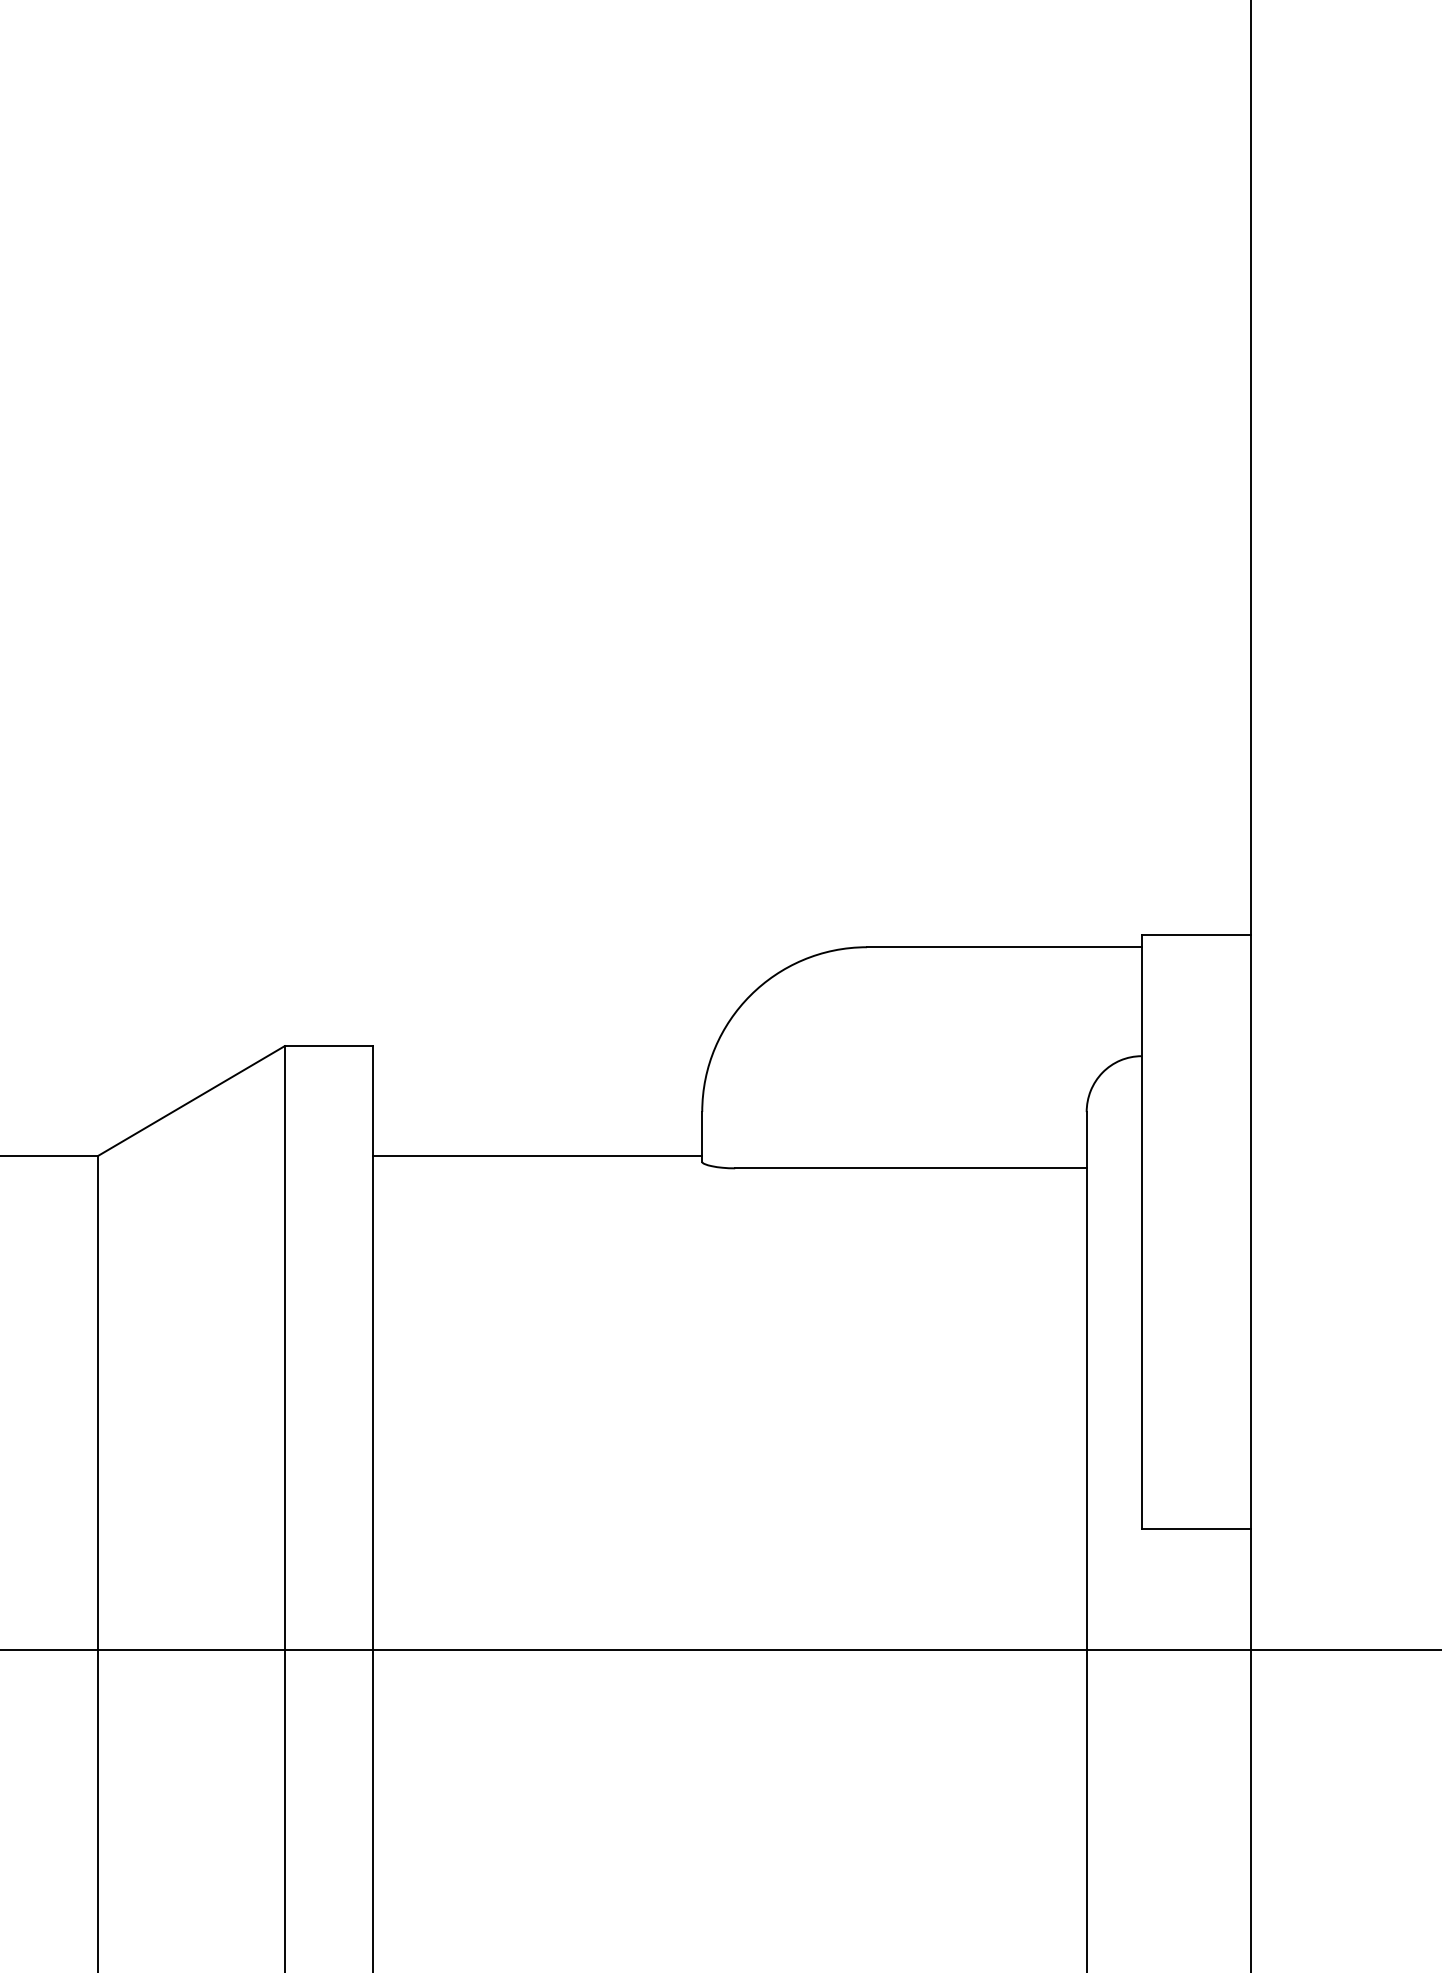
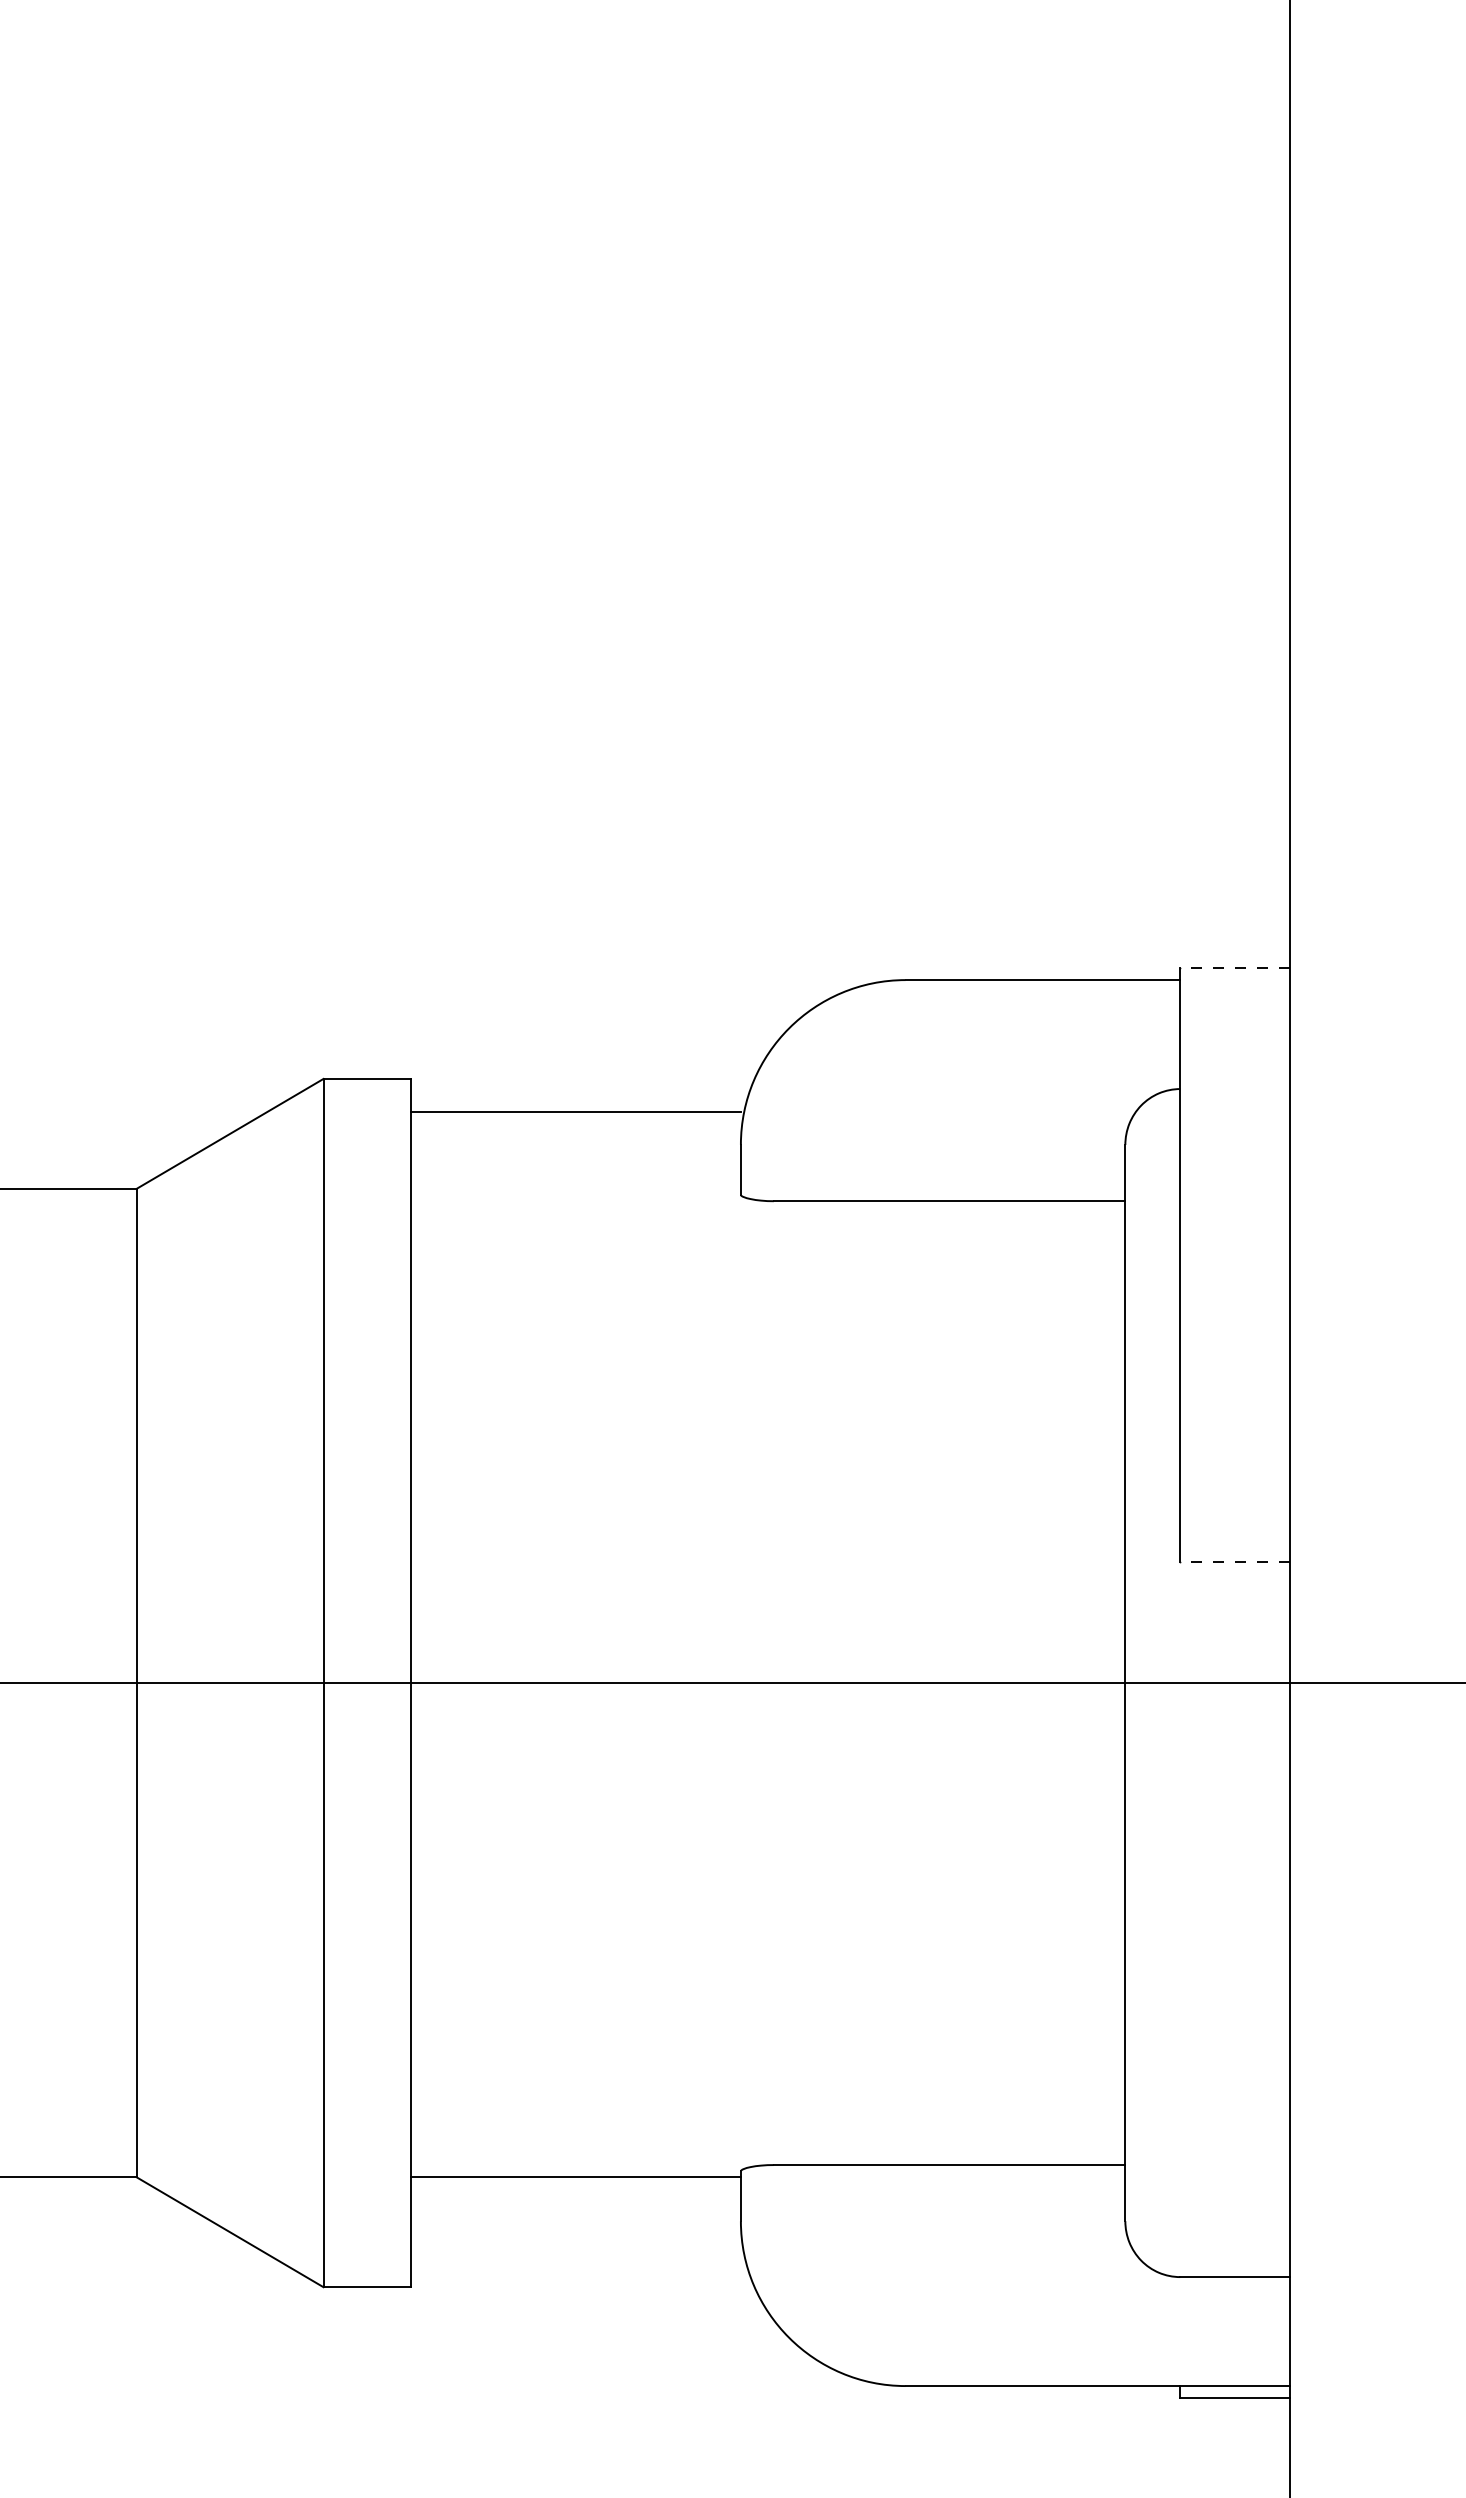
line: (1196, 935) -> (1235, 968), solid -> dashed
line: (536, 1155) -> (575, 1111), moved
line: (1196, 1529) -> (1235, 1562), solid -> dashed

